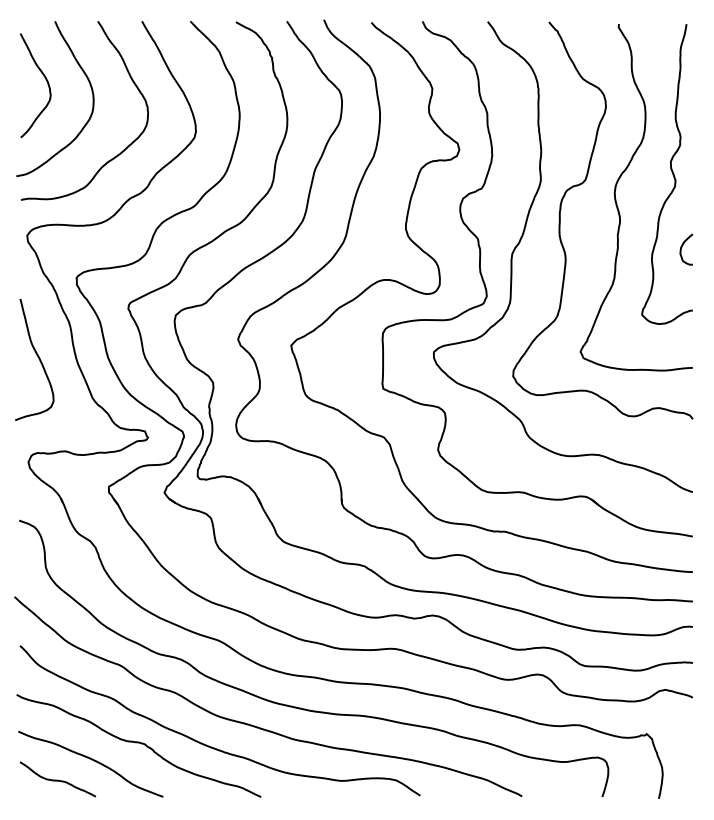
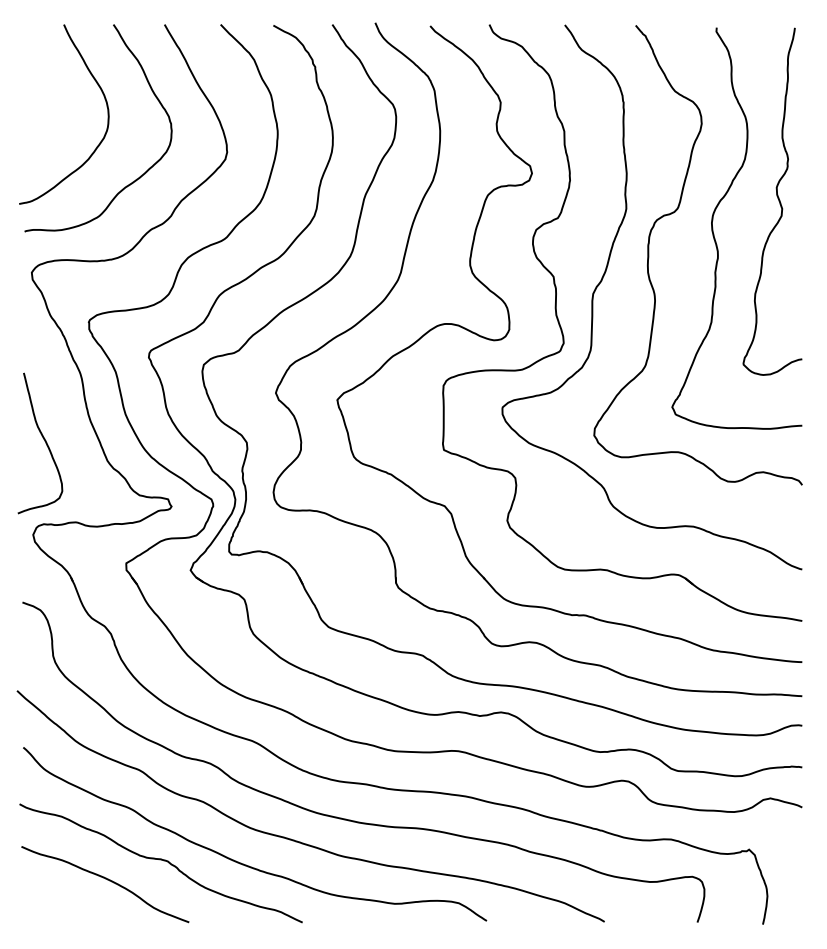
curve: (45, 80) -> (53, 93), removed
curve: (682, 246) -> (790, 285), removed
curve: (38, 358) -> (44, 441), moved
curve: (58, 779) -> (67, 902), removed

